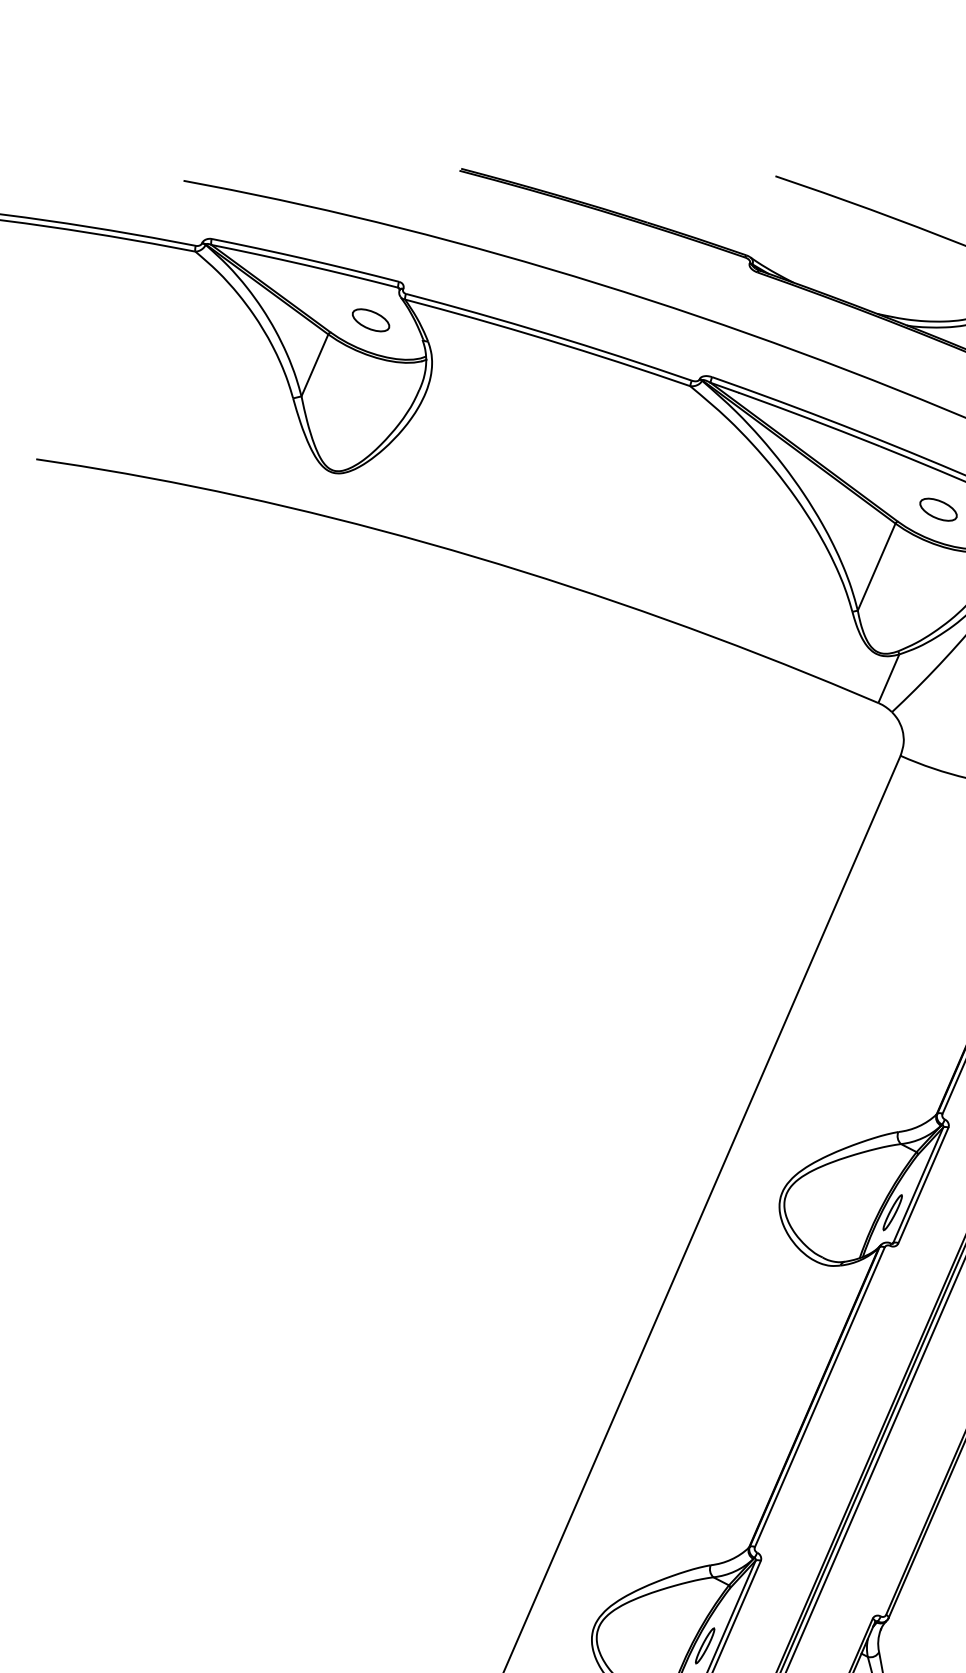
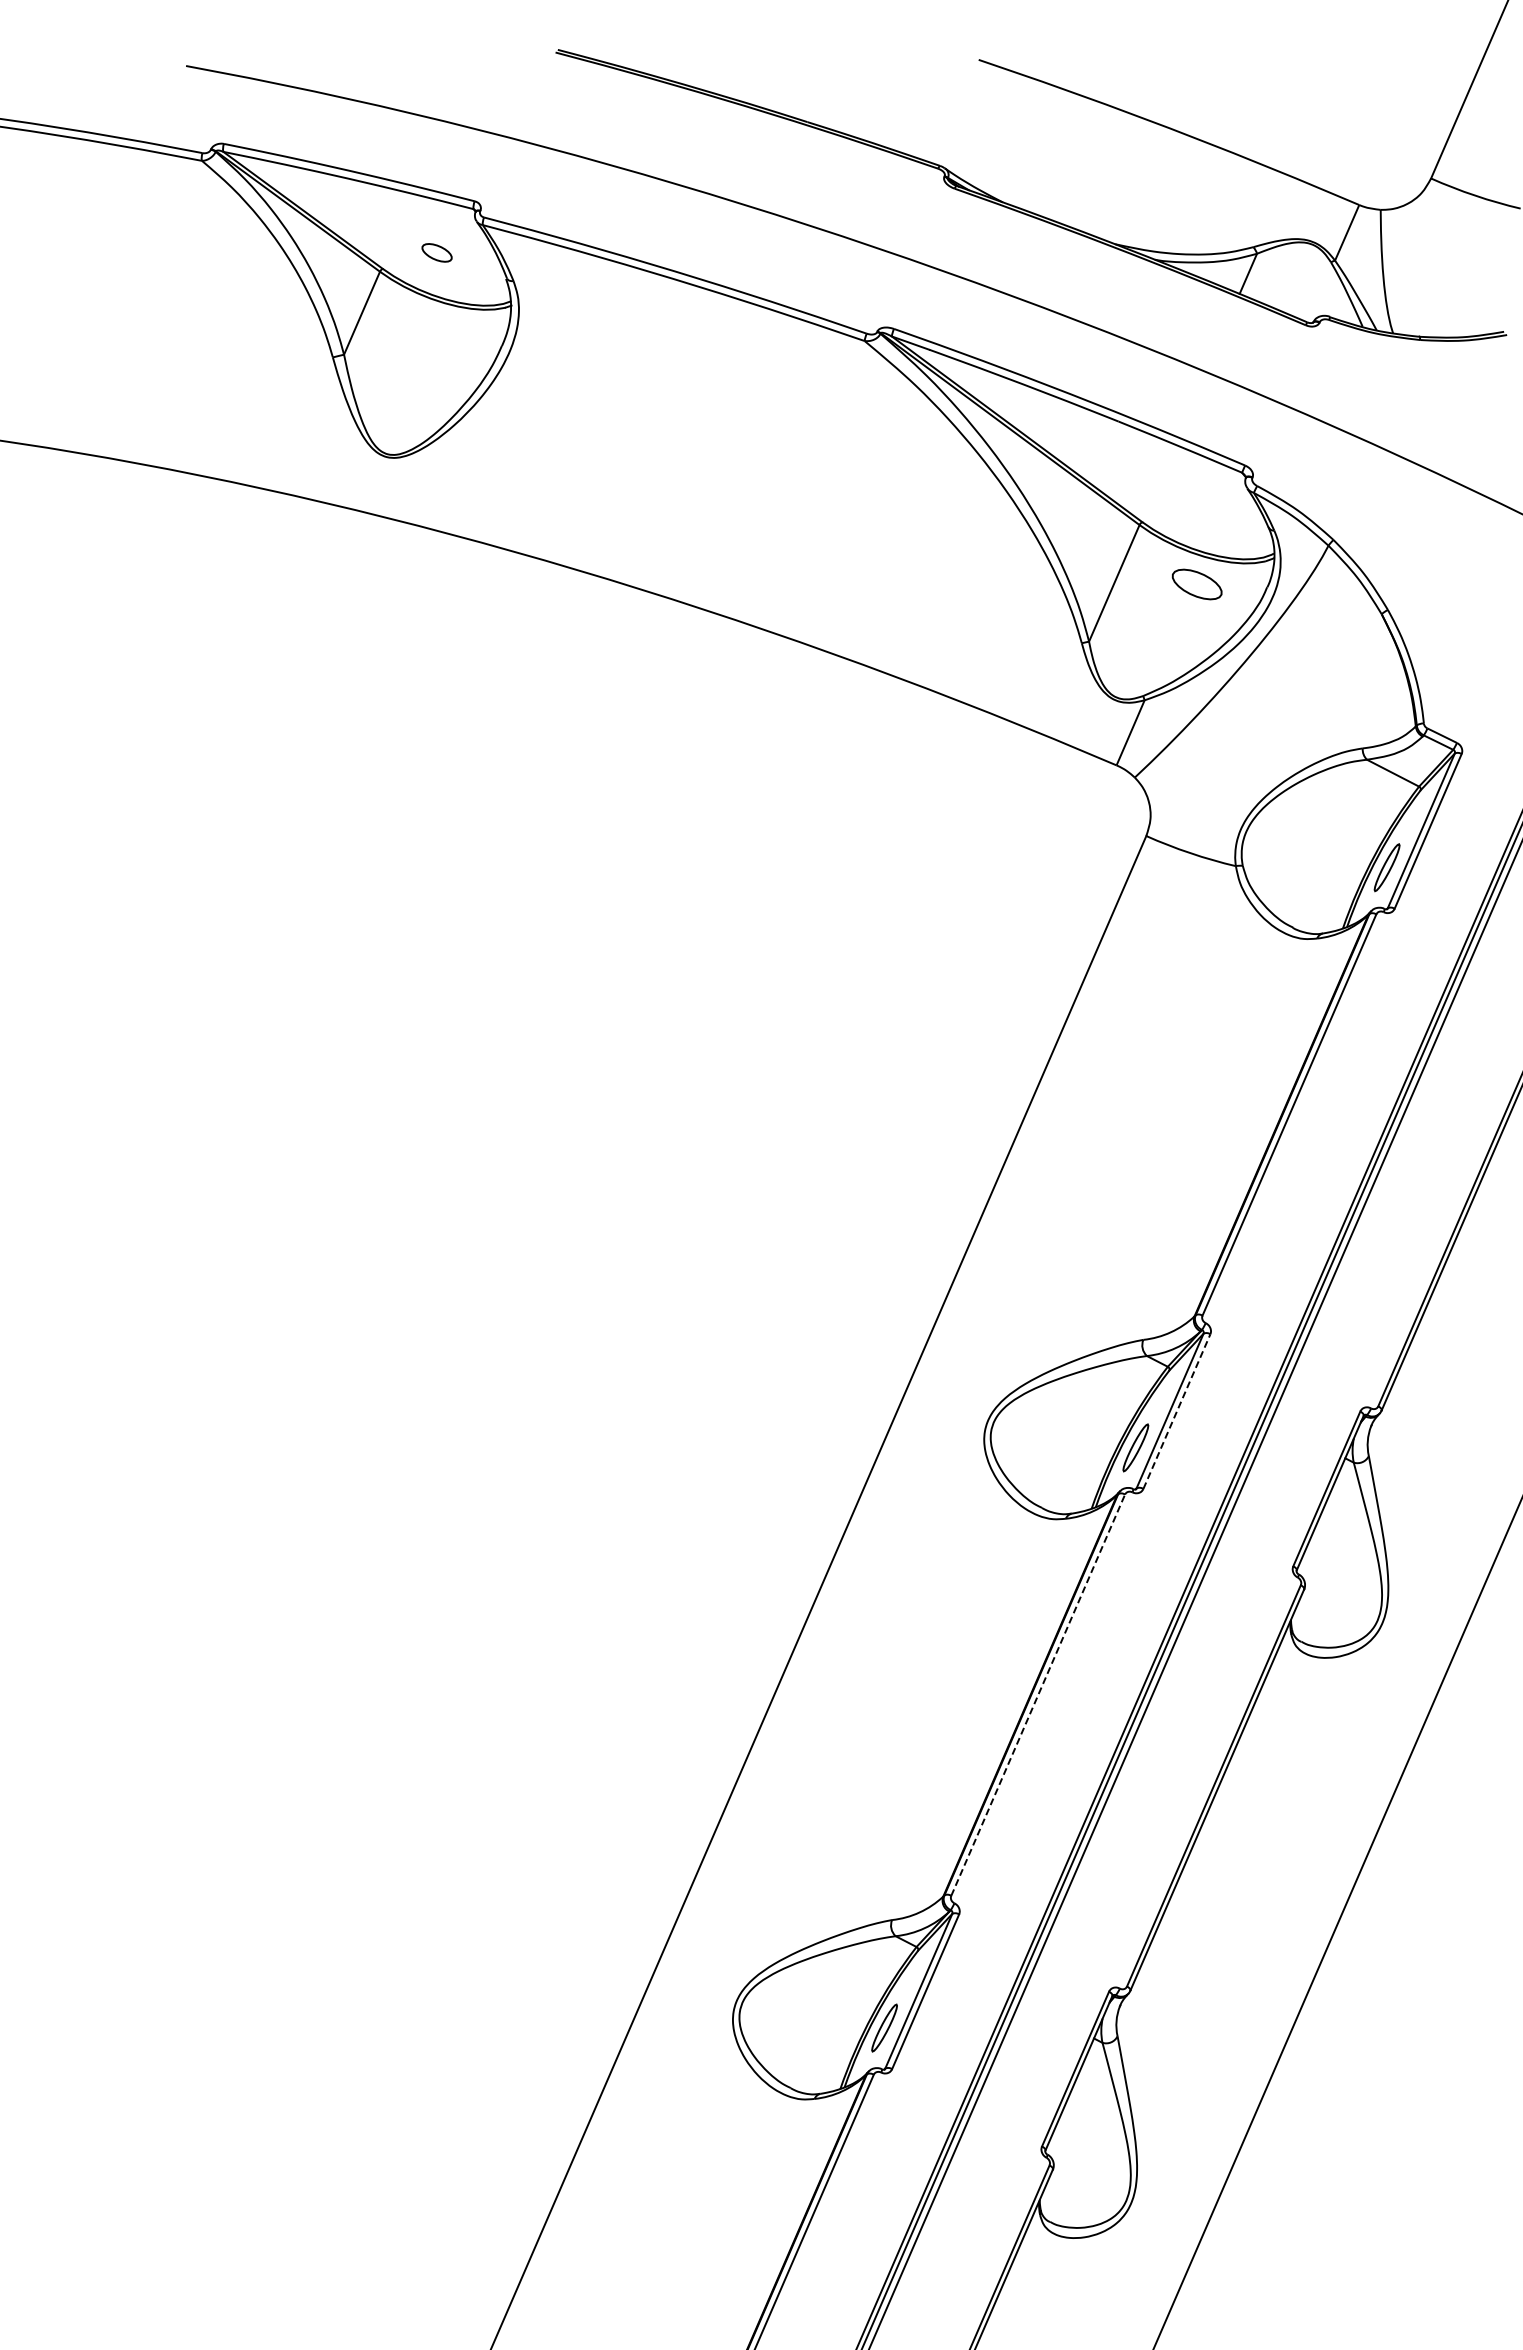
part: (370, 320) -> (436, 252), size x0.6
part: (938, 509) -> (1196, 584), moved
line: (923, 1185) -> (1177, 1411), solid -> dashed
line: (820, 1397) -> (1038, 1695), solid -> dashed

